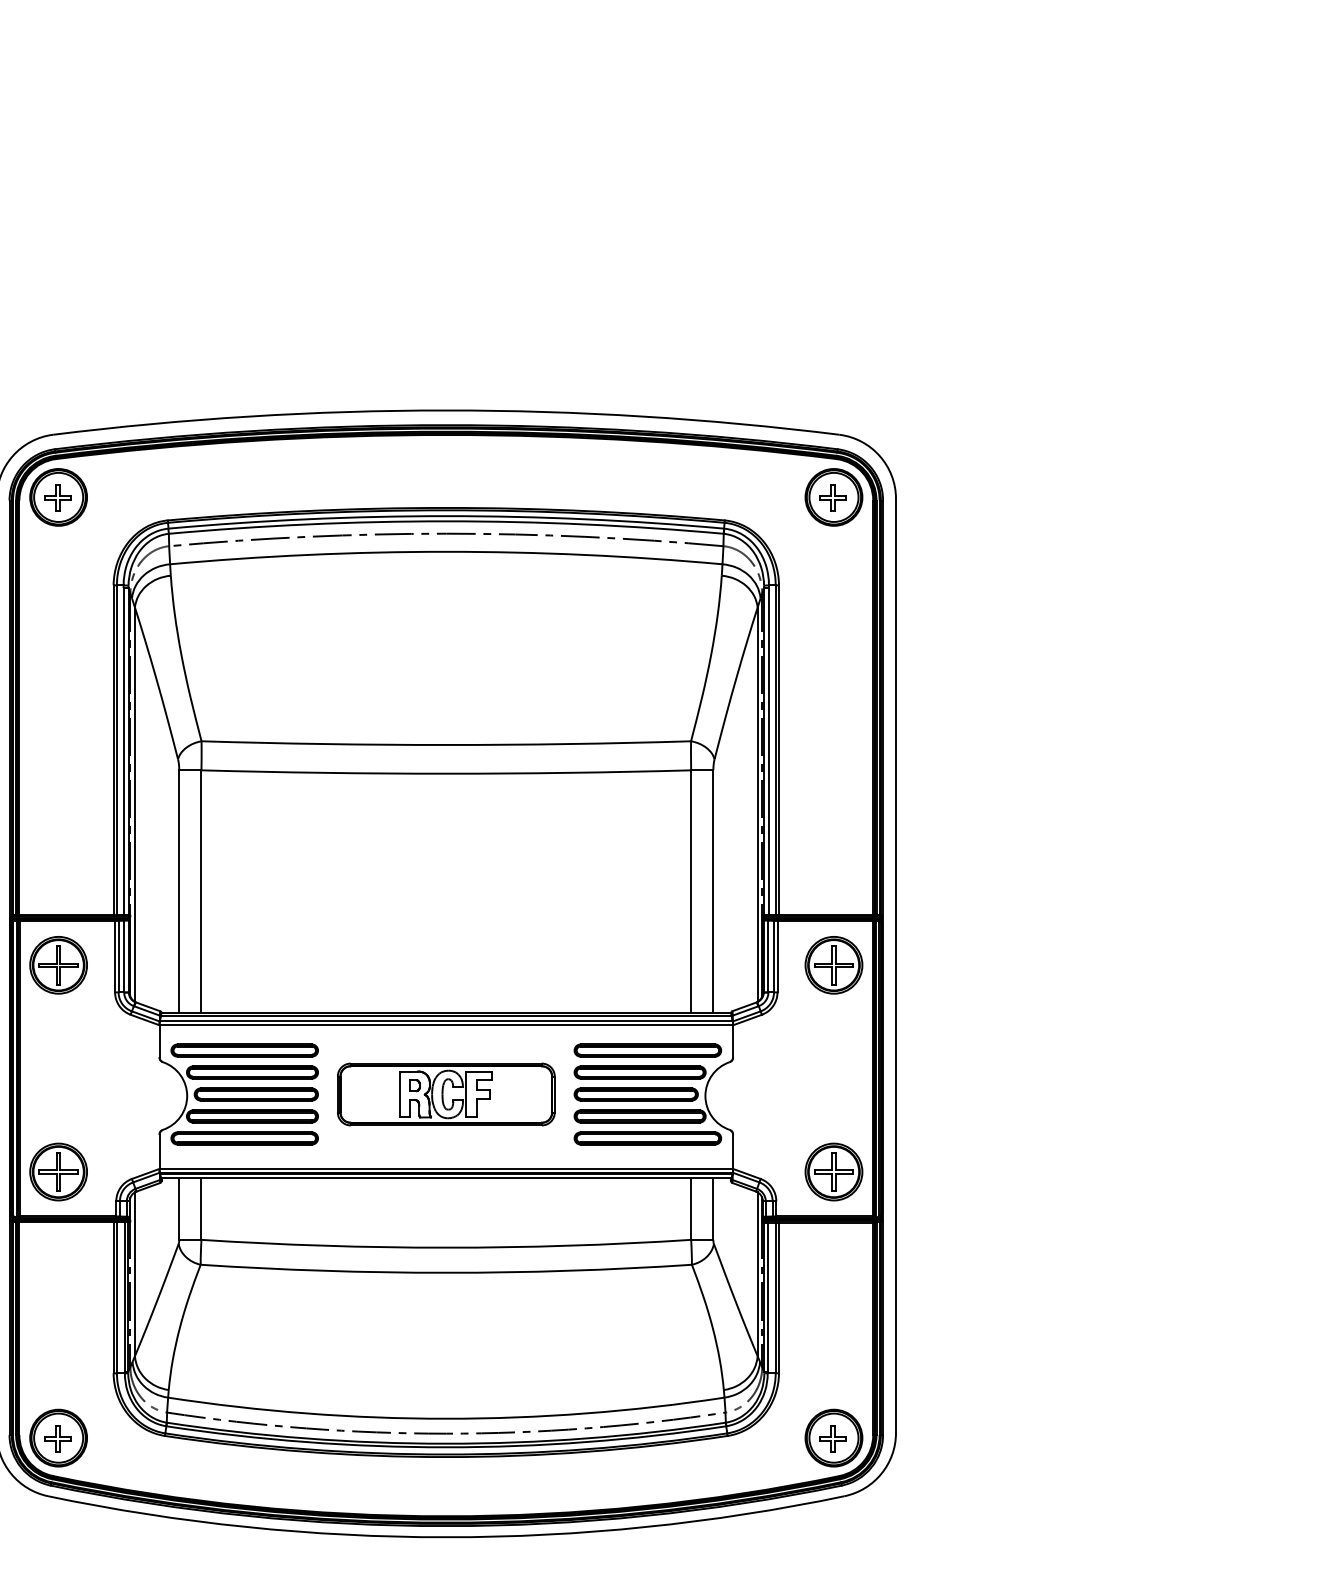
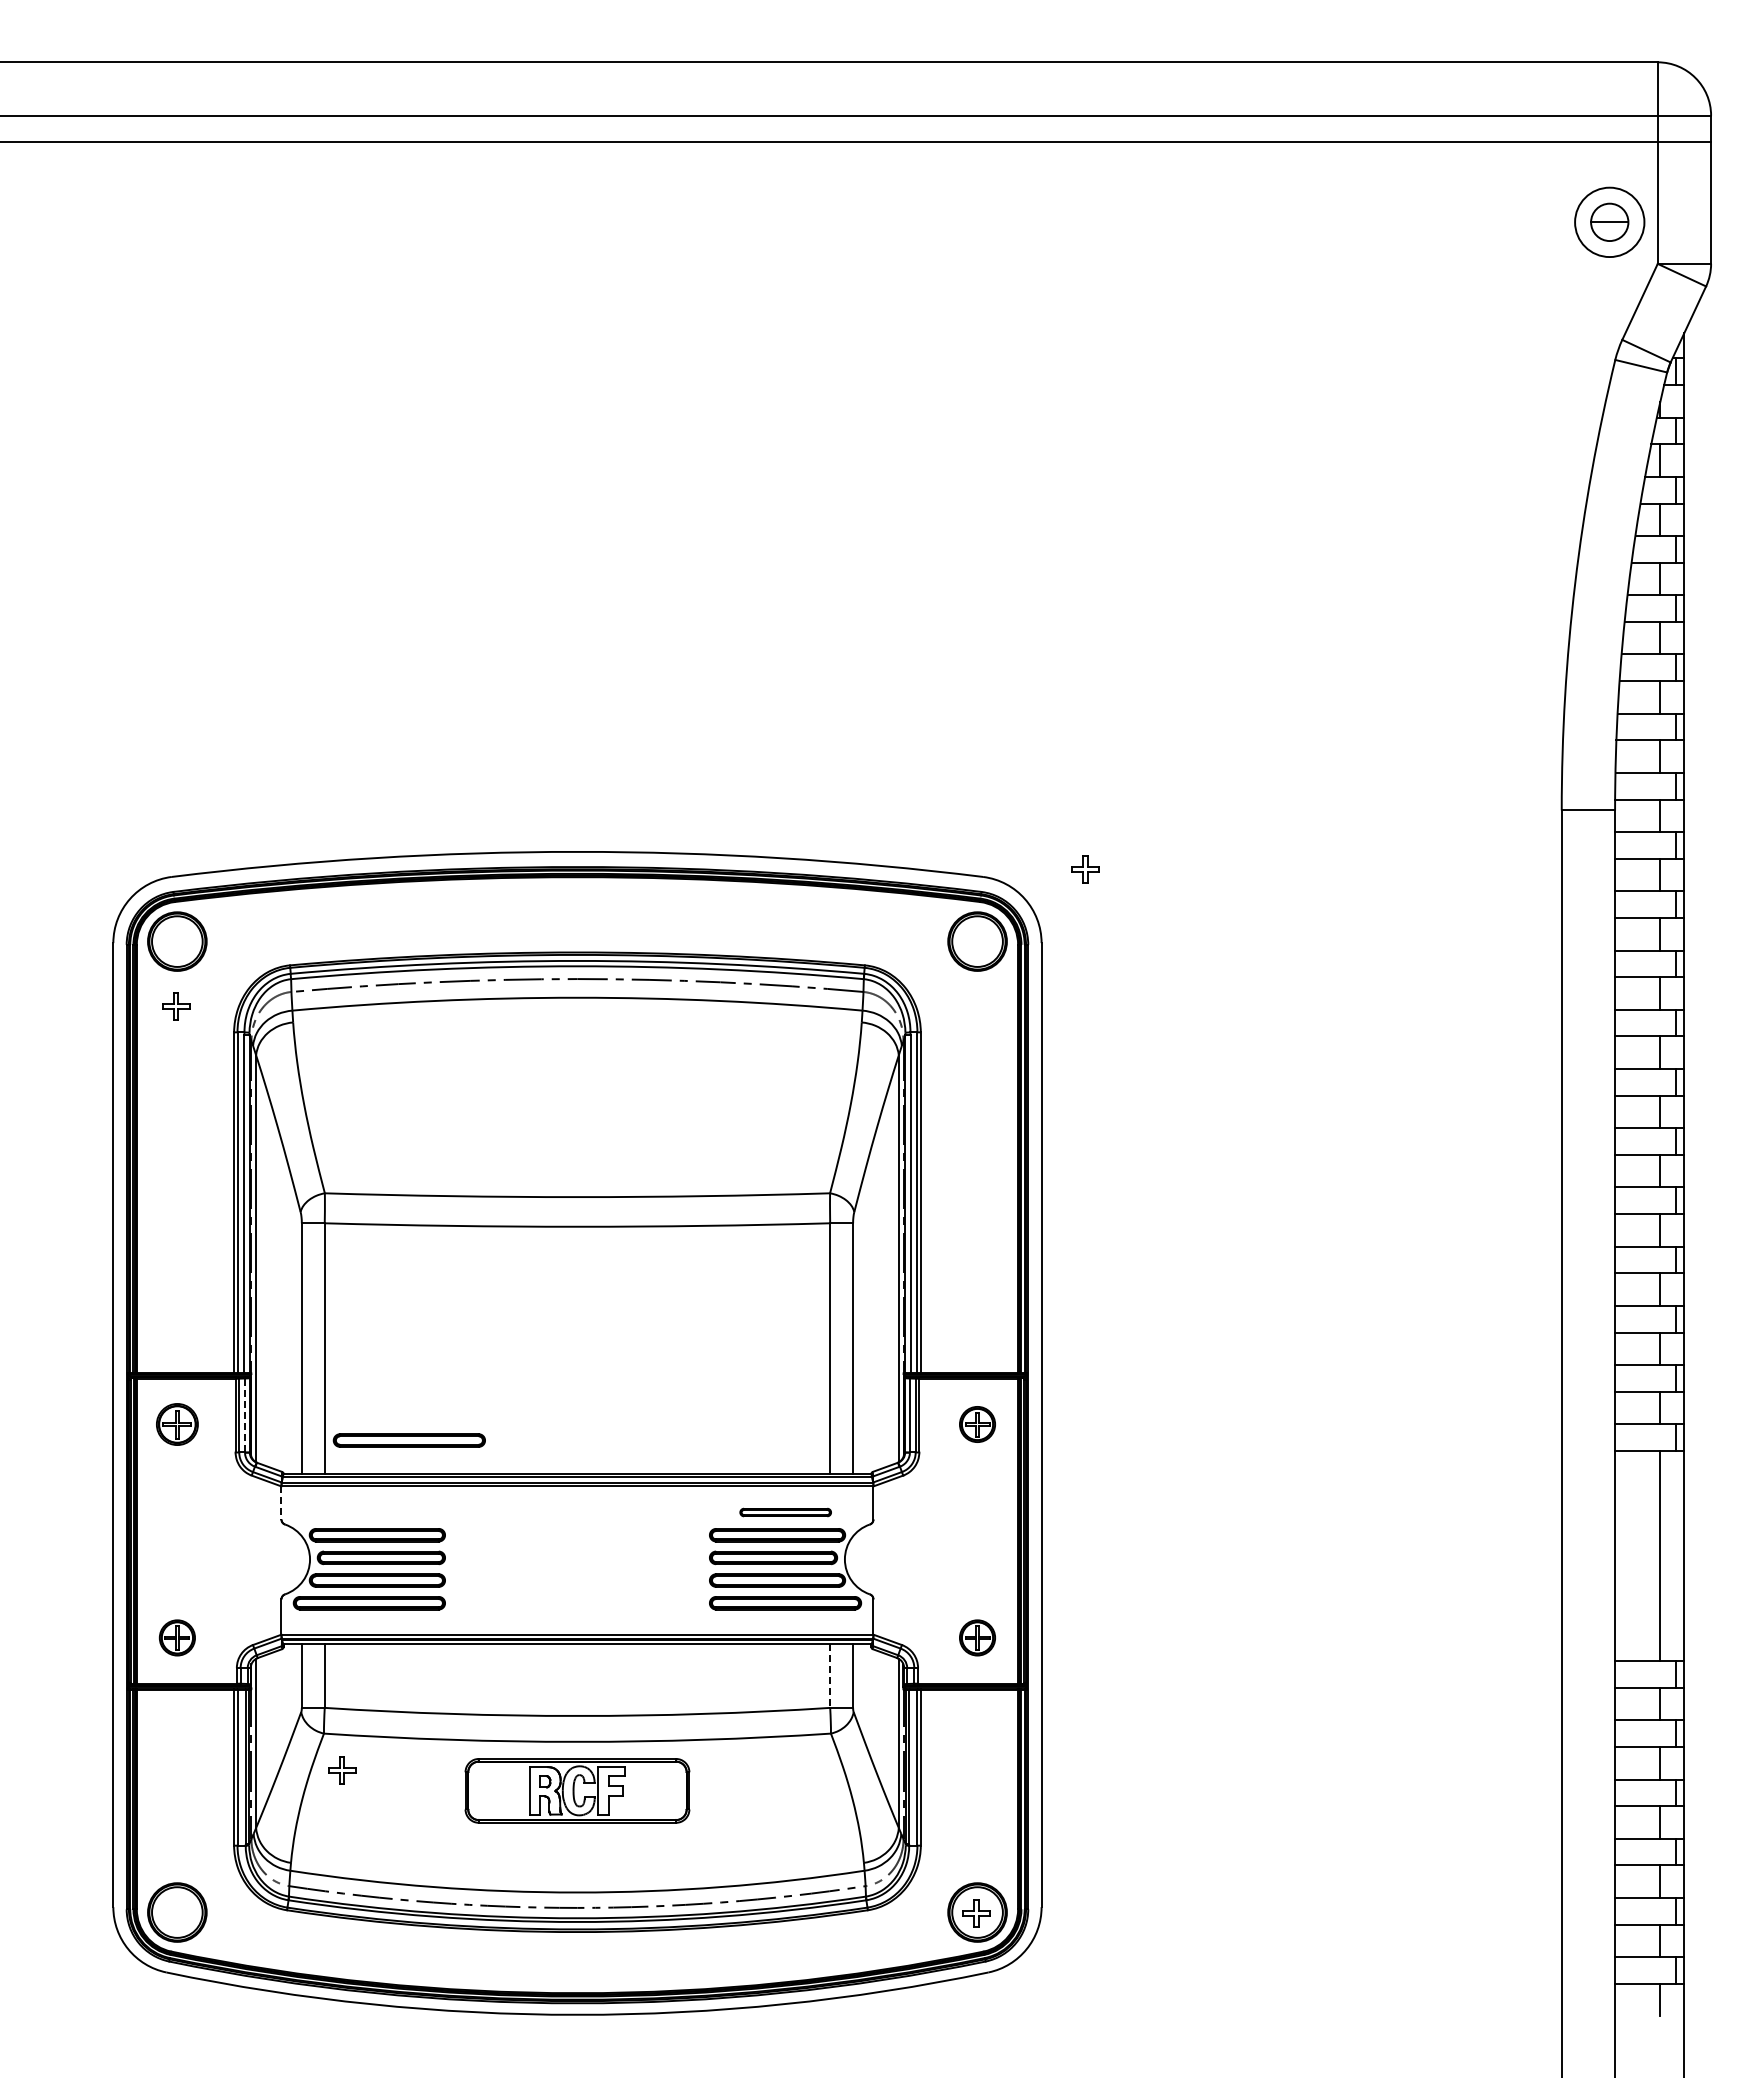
part: (57, 498) -> (176, 1006), moved
part: (832, 498) -> (1085, 869), moved
line: (124, 956) -> (245, 1415), solid -> dashed
part: (58, 965) -> (177, 1424), size x0.7
part: (833, 965) -> (977, 1424), size x0.6
line: (159, 1040) -> (281, 1502), solid -> dashed
part: (243, 1050) -> (408, 1440), moved
part: (647, 1050) -> (785, 1512), size x0.6
part: (446, 1094) -> (577, 1790), moved
part: (58, 1171) -> (177, 1637), size x0.6
part: (833, 1171) -> (977, 1637), size x0.6
line: (691, 1209) -> (830, 1676), solid -> dashed
part: (57, 1439) -> (342, 1770), moved

